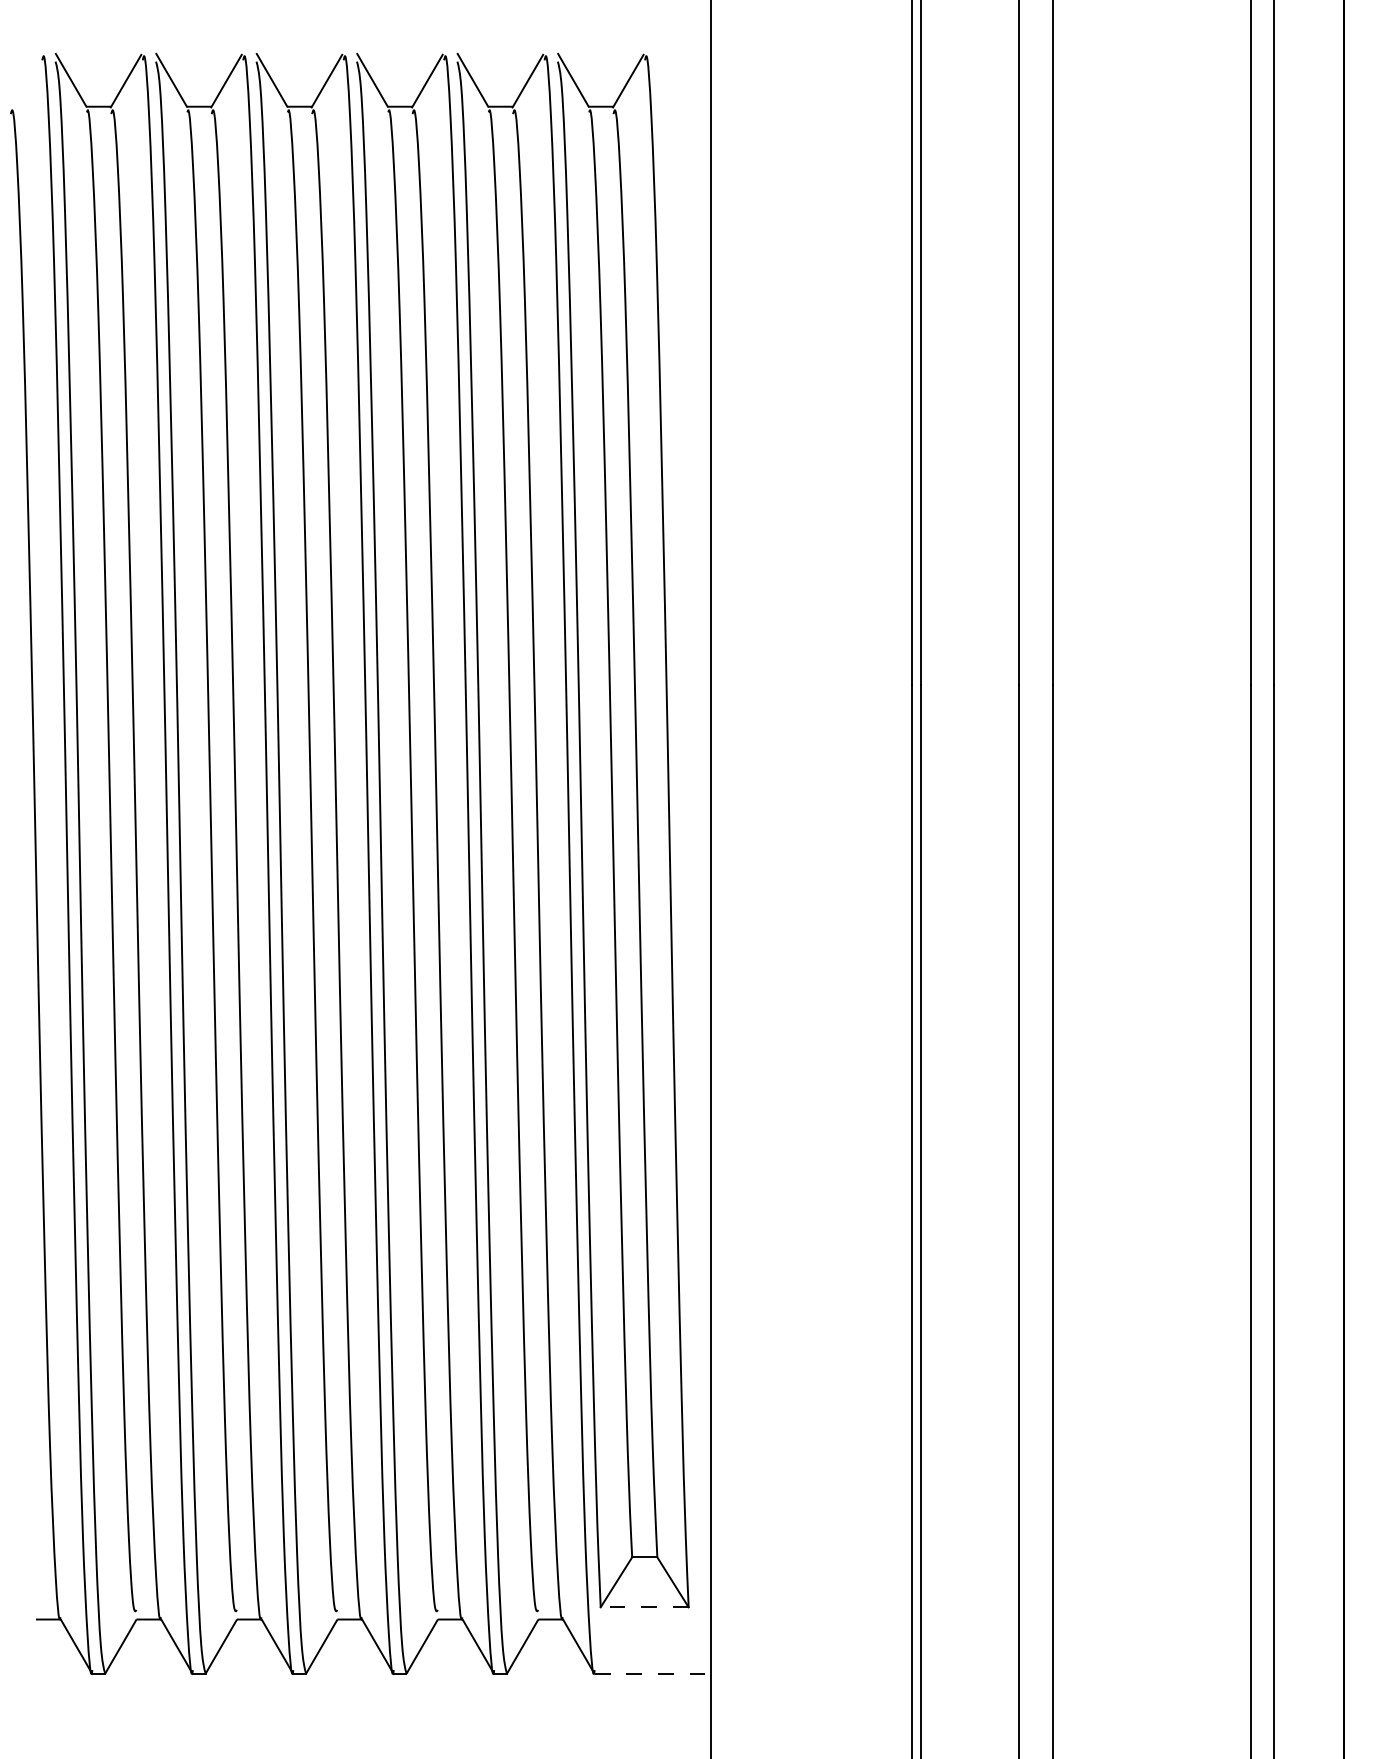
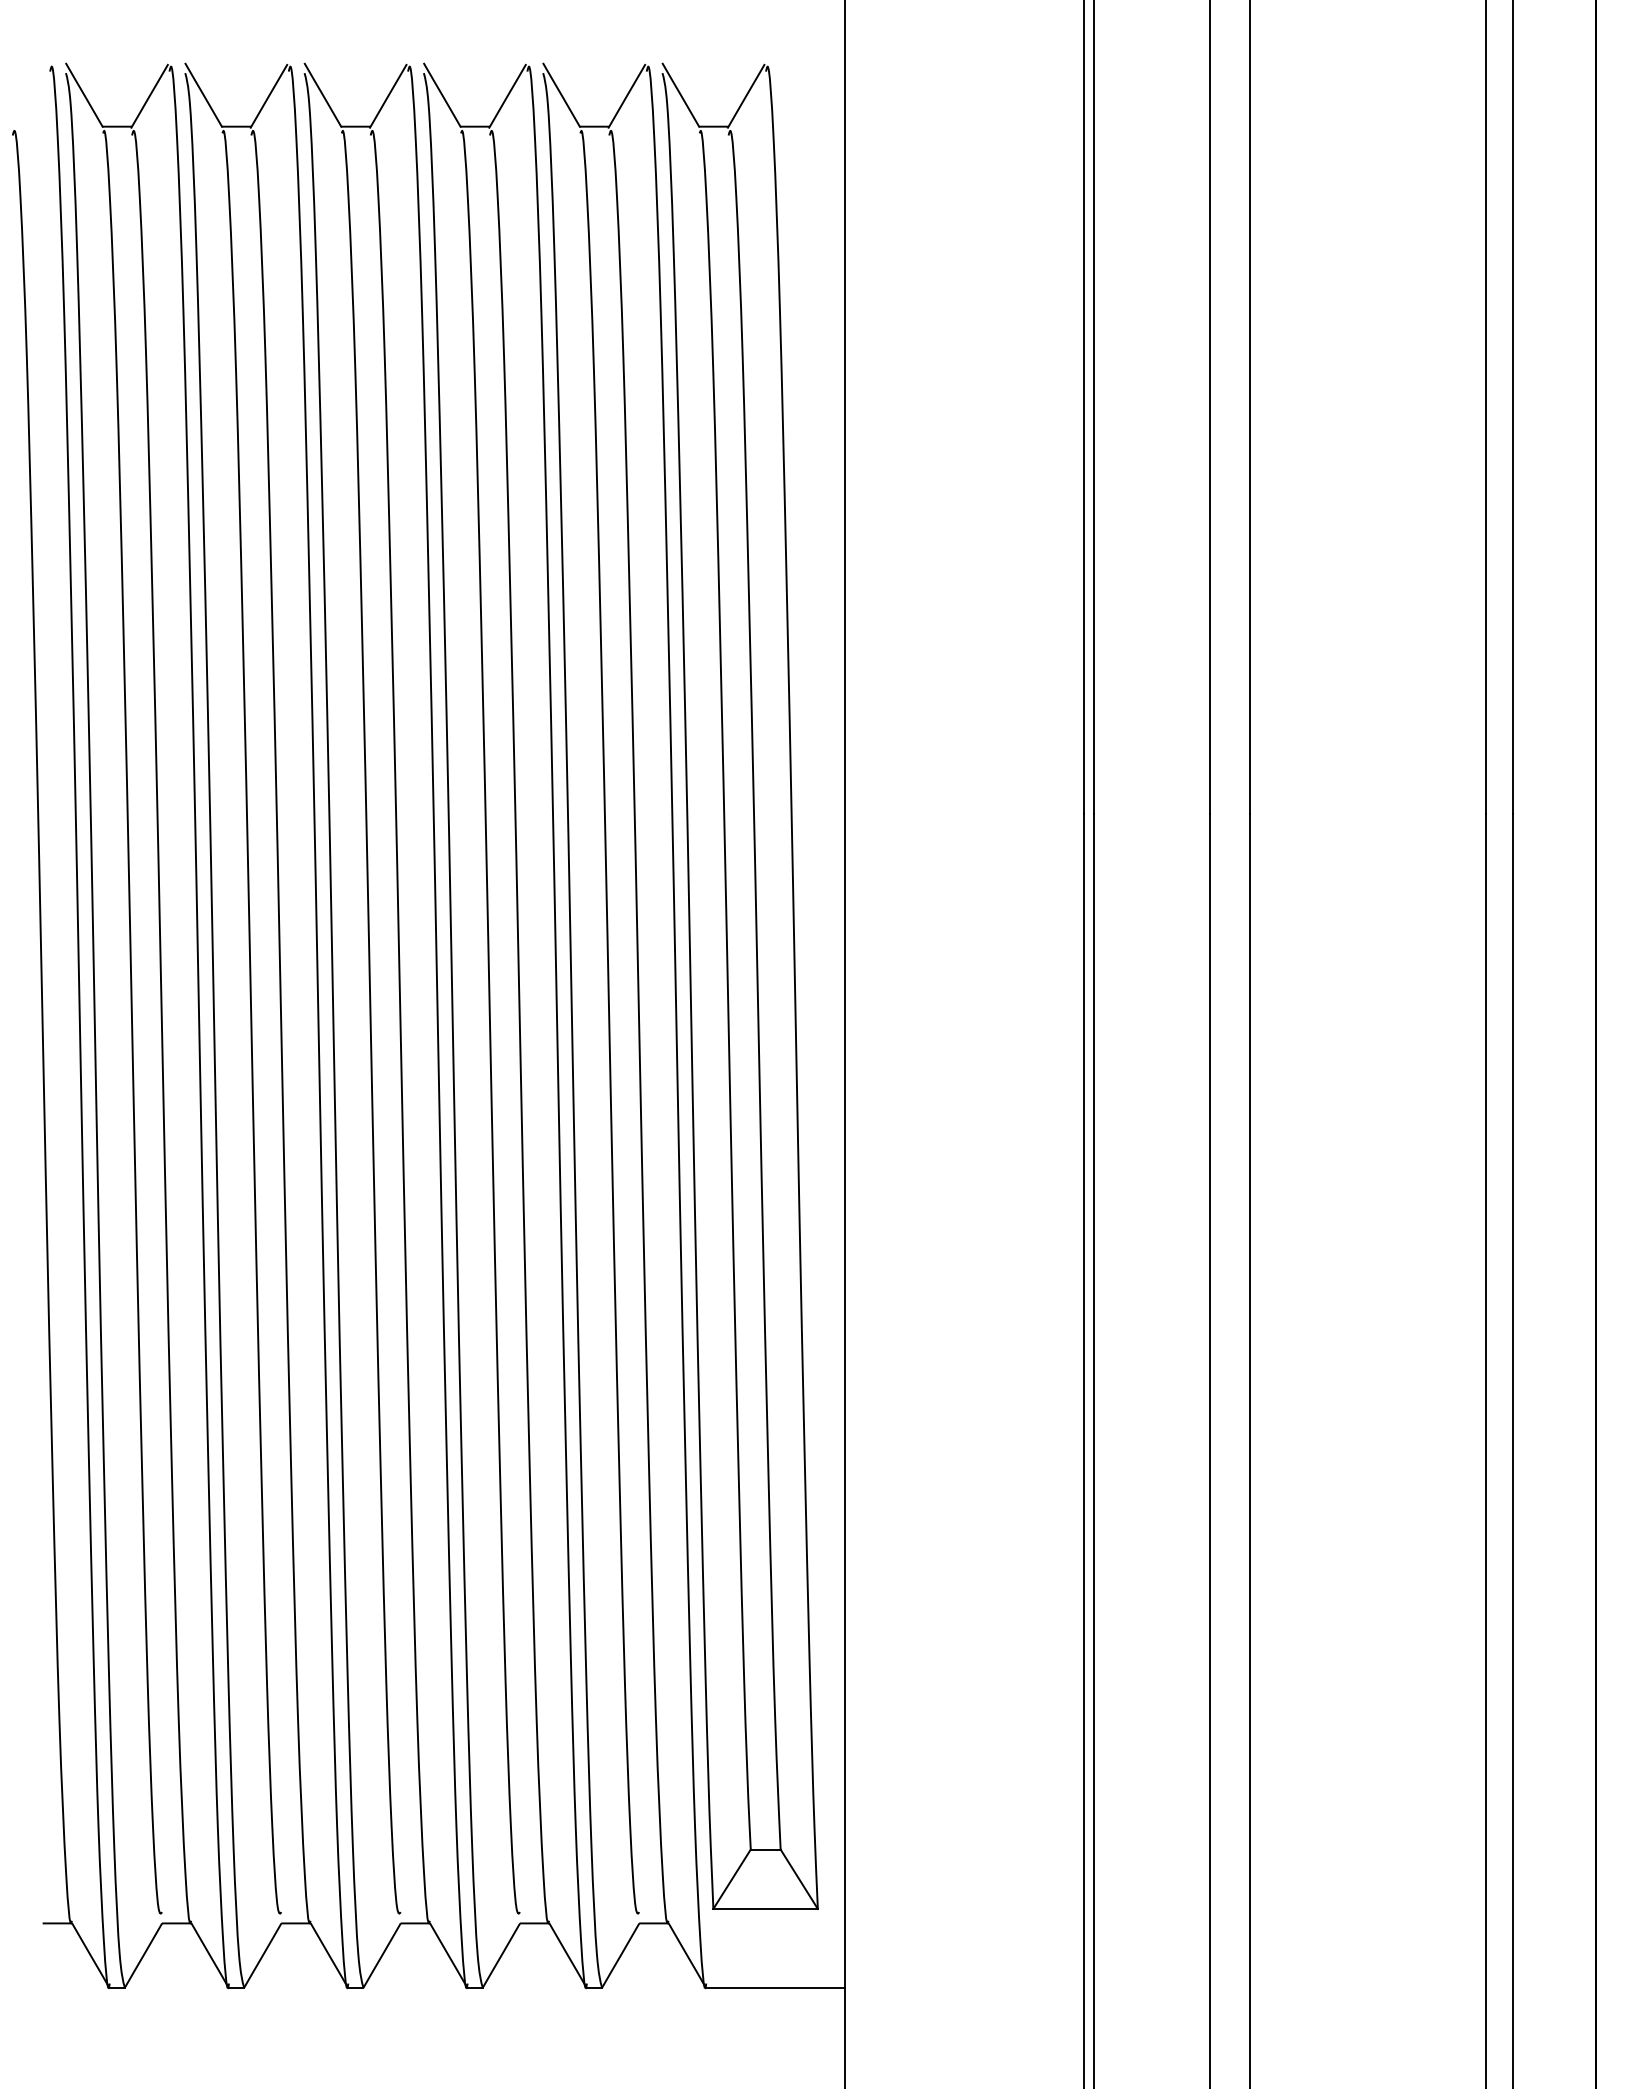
line: (644, 1607) -> (765, 1909), dashed -> solid
line: (653, 1673) -> (776, 1987), dashed -> solid

